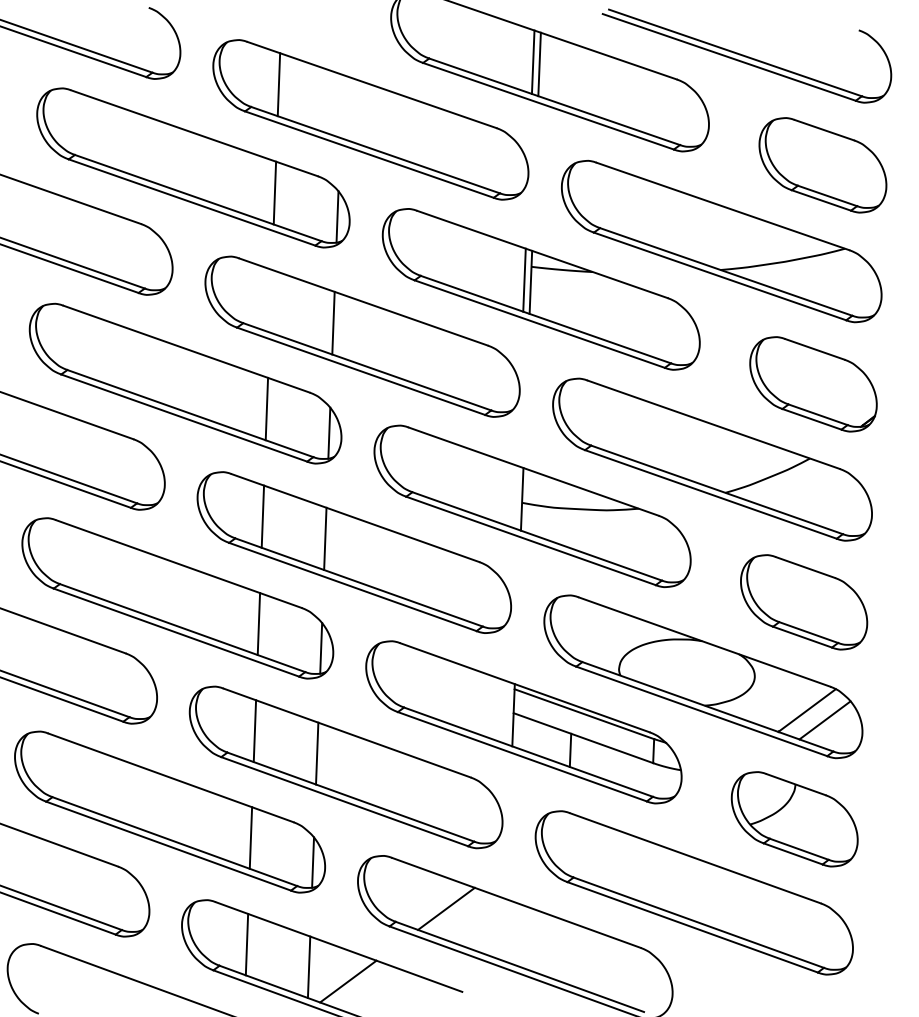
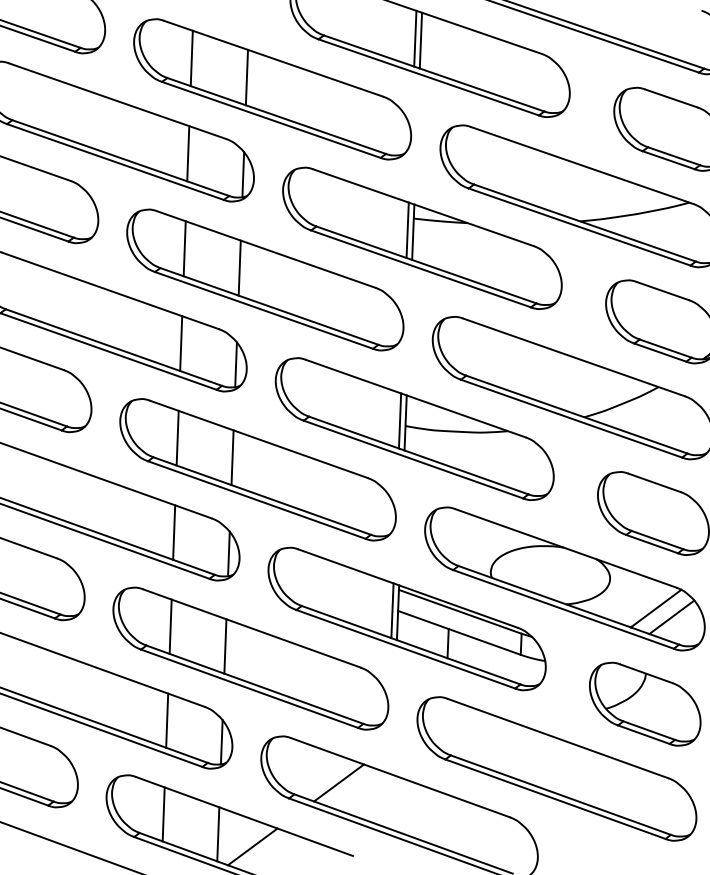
line: (341, 105) -> (246, 76), added
line: (270, 300) -> (184, 248), added
line: (515, 496) -> (399, 420), added
line: (506, 712) -> (391, 610), added

